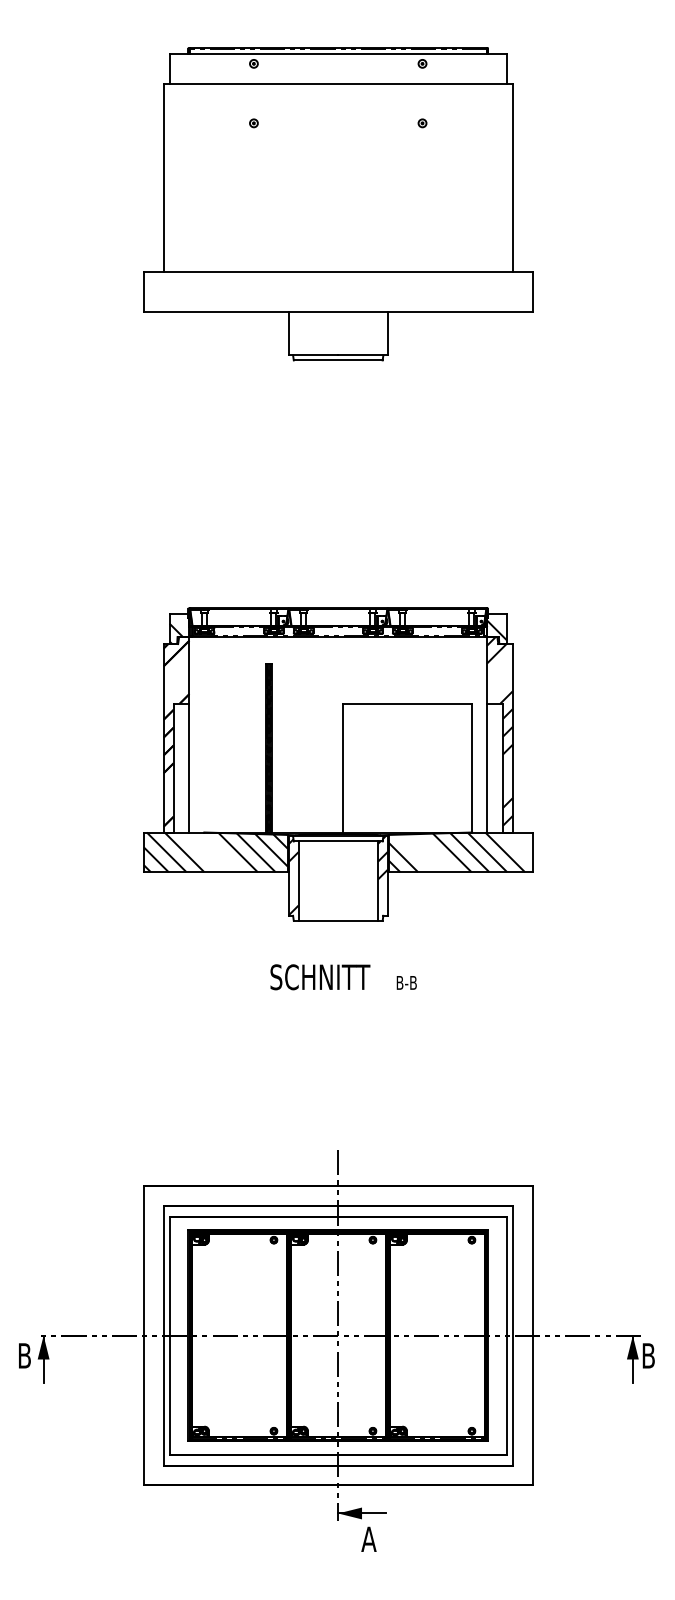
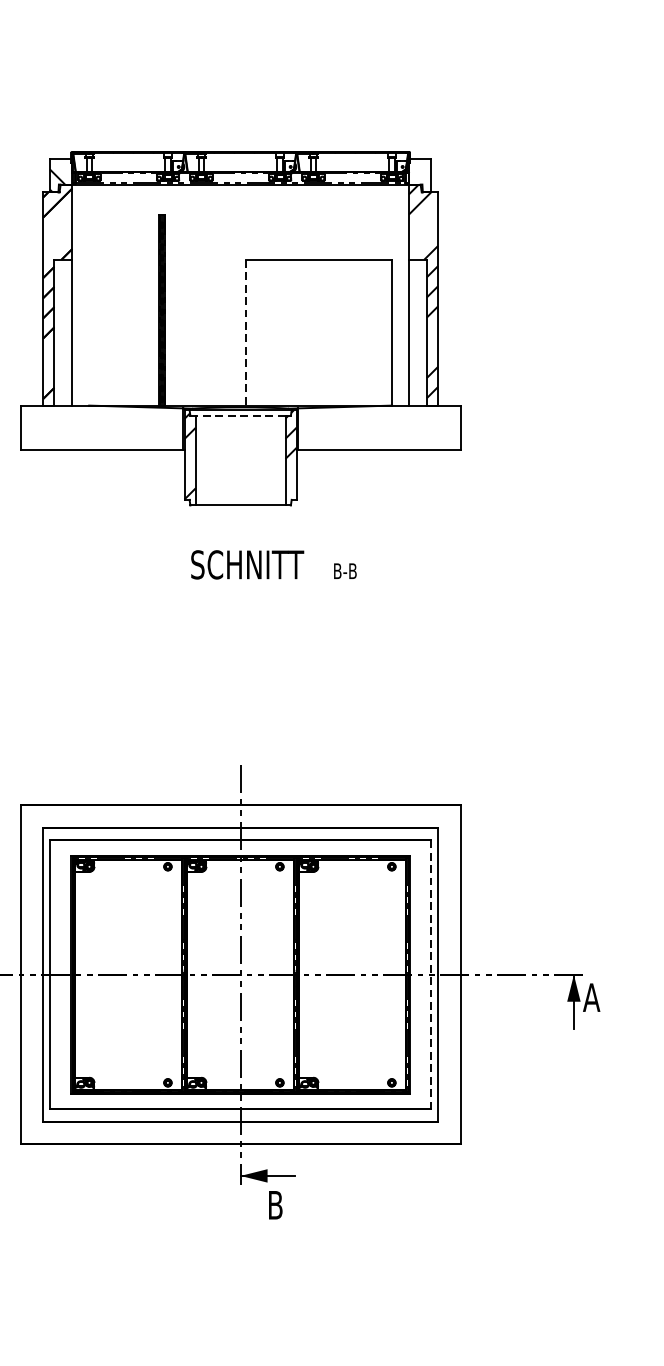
hatch: (496, 630) -> (419, 177), removed
line: (343, 768) -> (246, 333), solid -> dashed
line: (338, 841) -> (240, 415), solid -> dashed
hatch: (215, 852) -> (101, 428), removed
hatch: (456, 852) -> (374, 428), removed
text: (343, 977) -> (273, 565), moved
line: (506, 1335) -> (430, 974), solid -> dashed
text: (648, 1355) -> (591, 997), B -> A
text: (368, 1538) -> (274, 1204), A -> B

